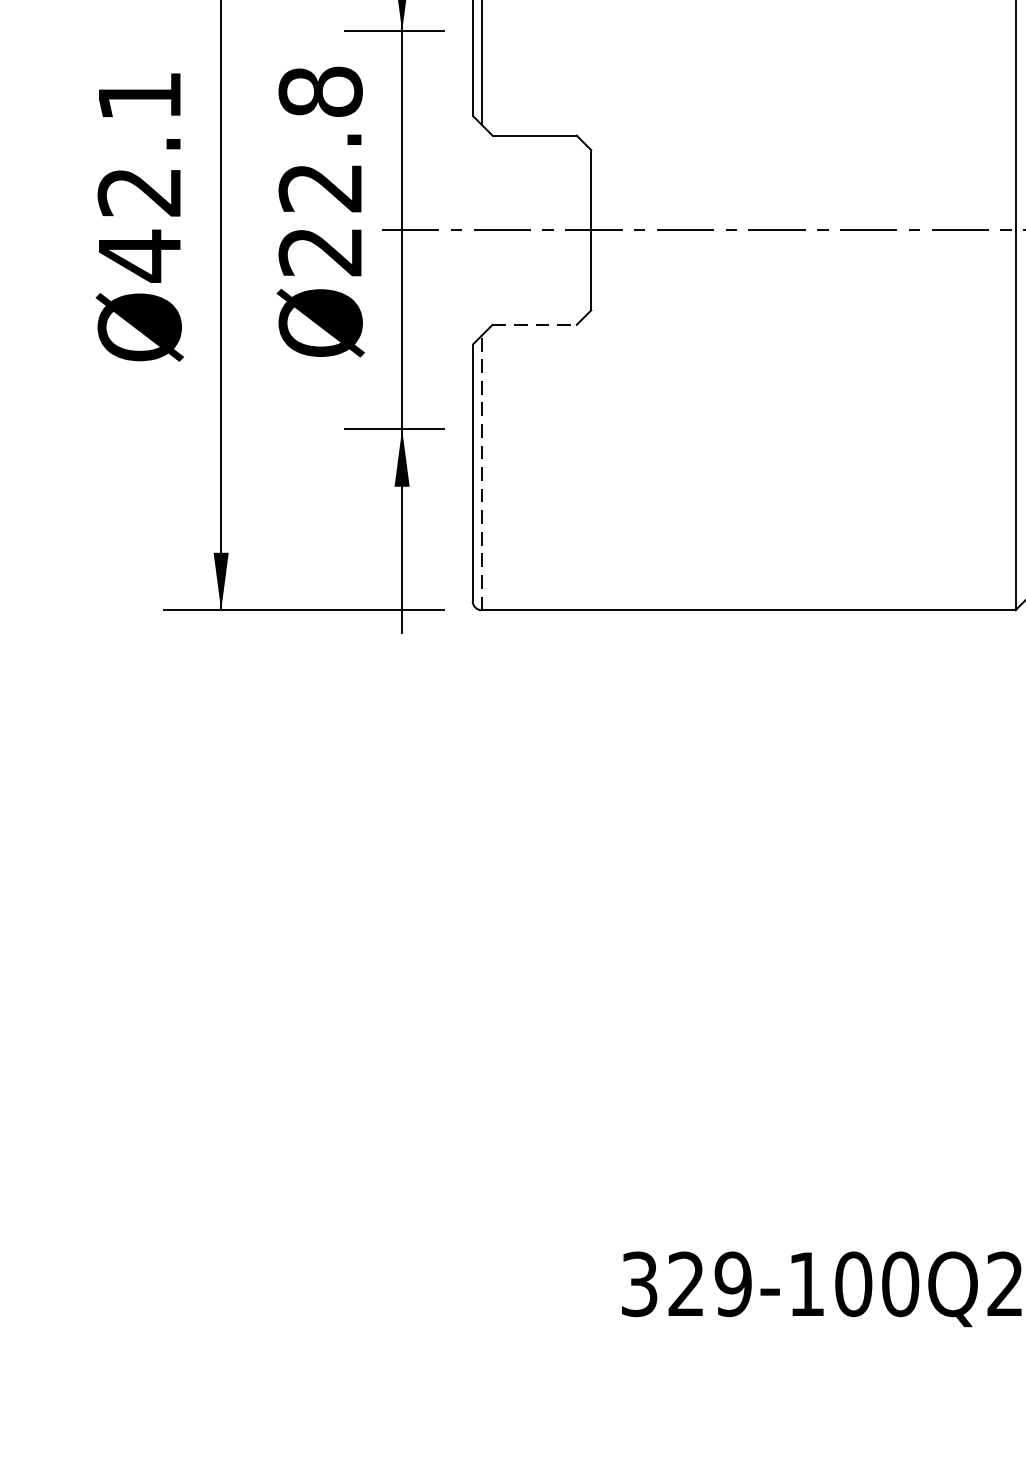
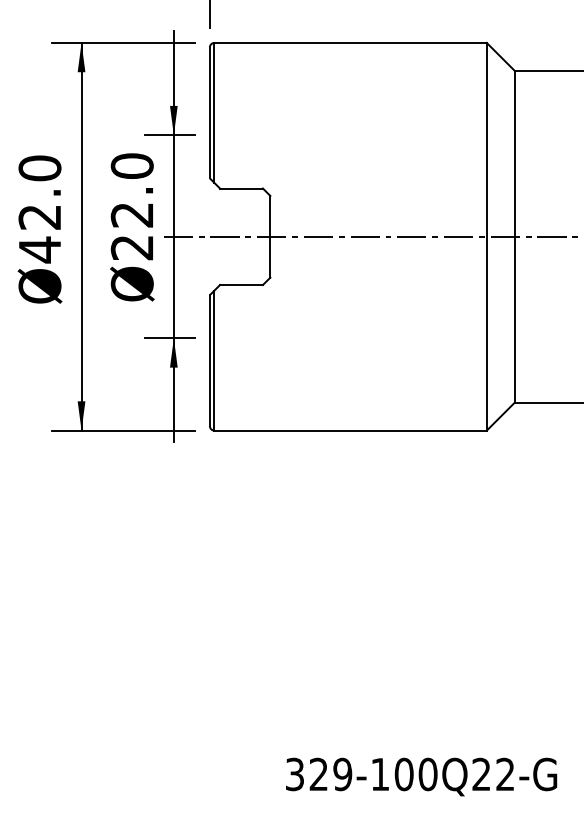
text: (321, 90) -> (132, 165), Ø22.8 -> Ø22.0
text: (138, 96) -> (39, 168), Ø42.1 -> Ø42.0
line: (534, 325) -> (241, 285), dashed -> solid
line: (481, 472) -> (214, 360), dashed -> solid

